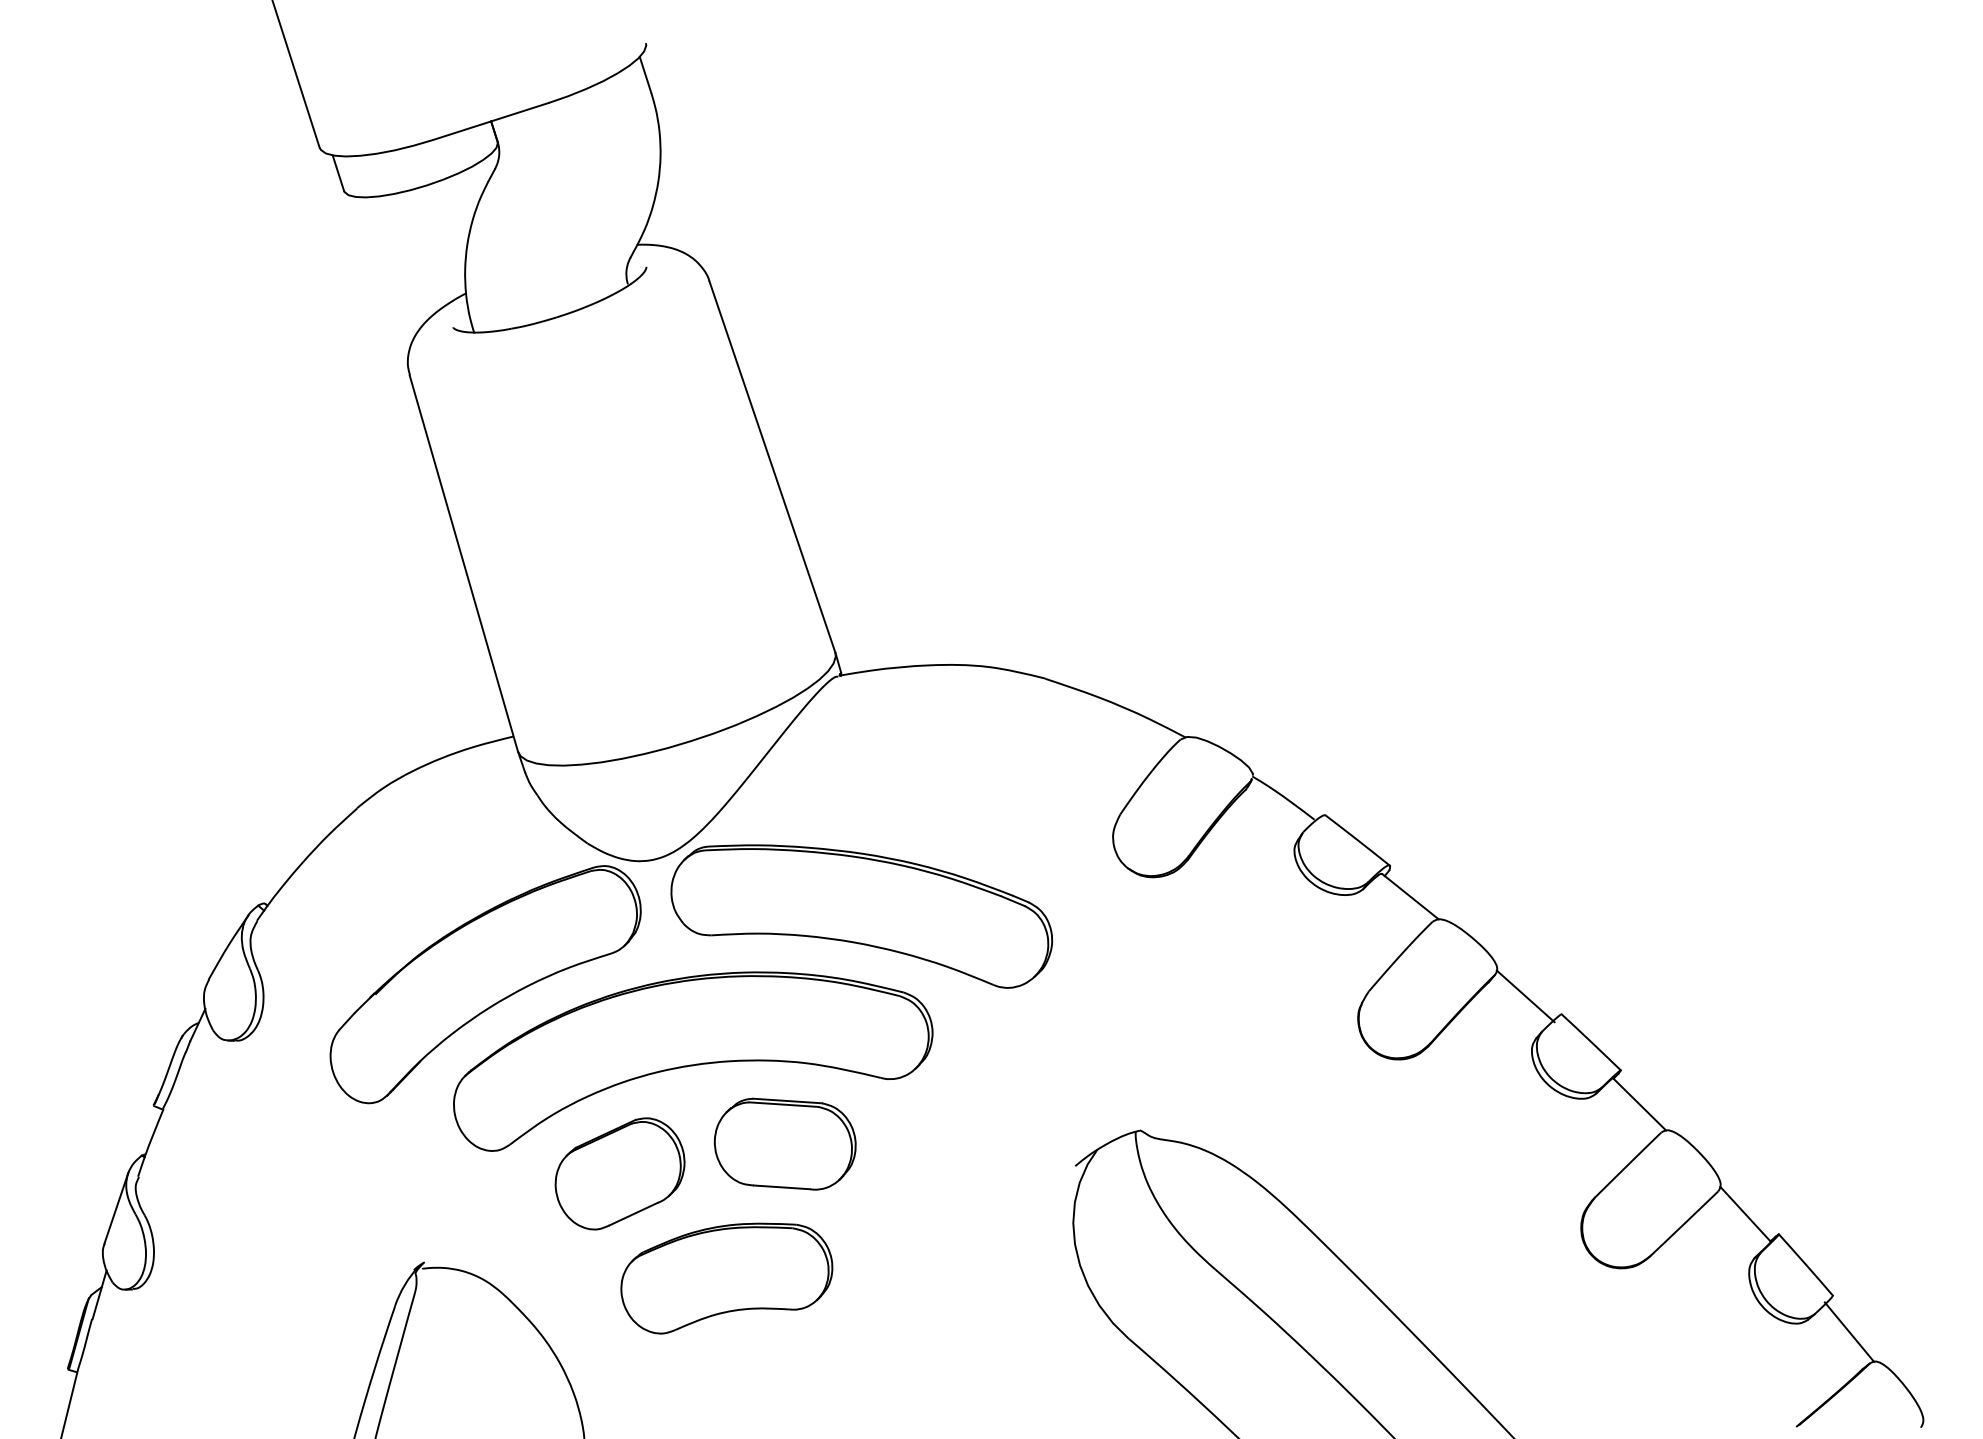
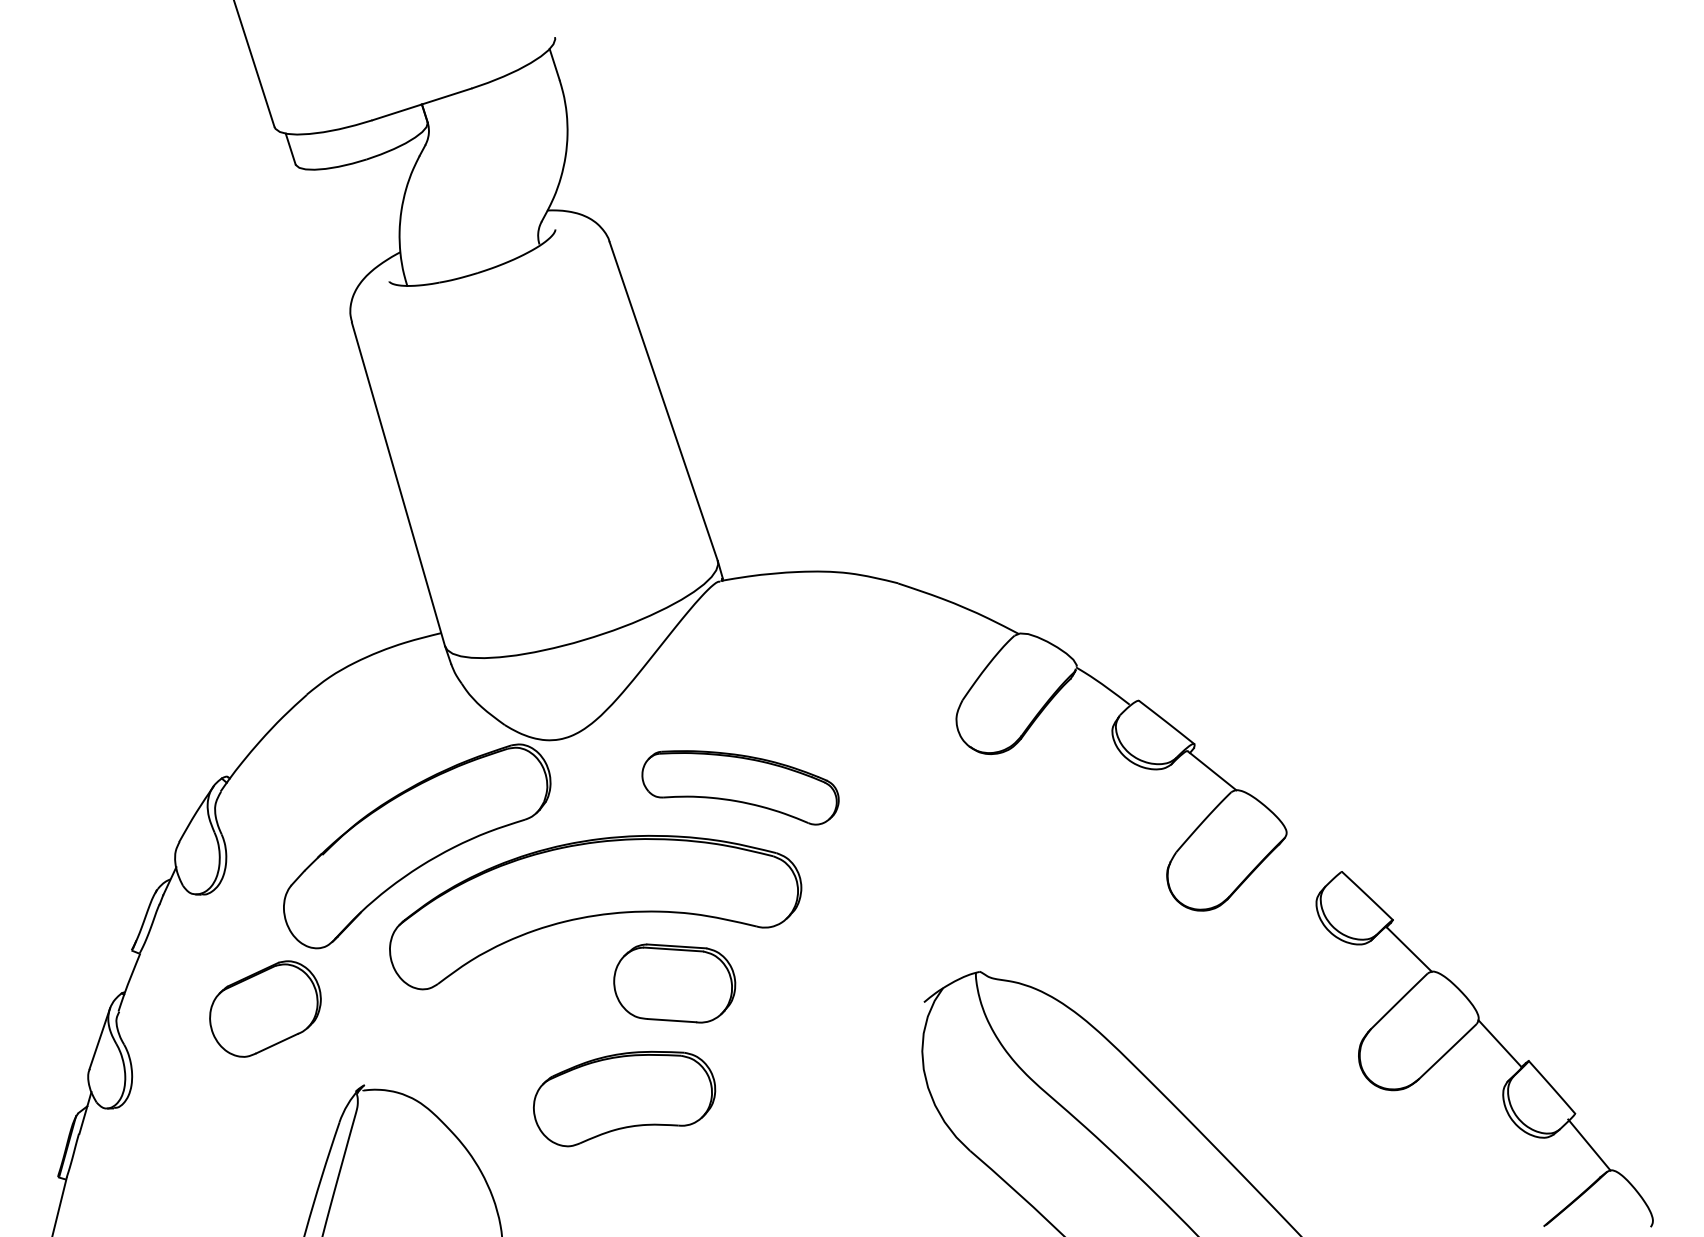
part: (861, 916) -> (740, 787), size x0.6
line: (1525, 996) -> (1310, 856), removed
part: (619, 1173) -> (264, 1008), moved

